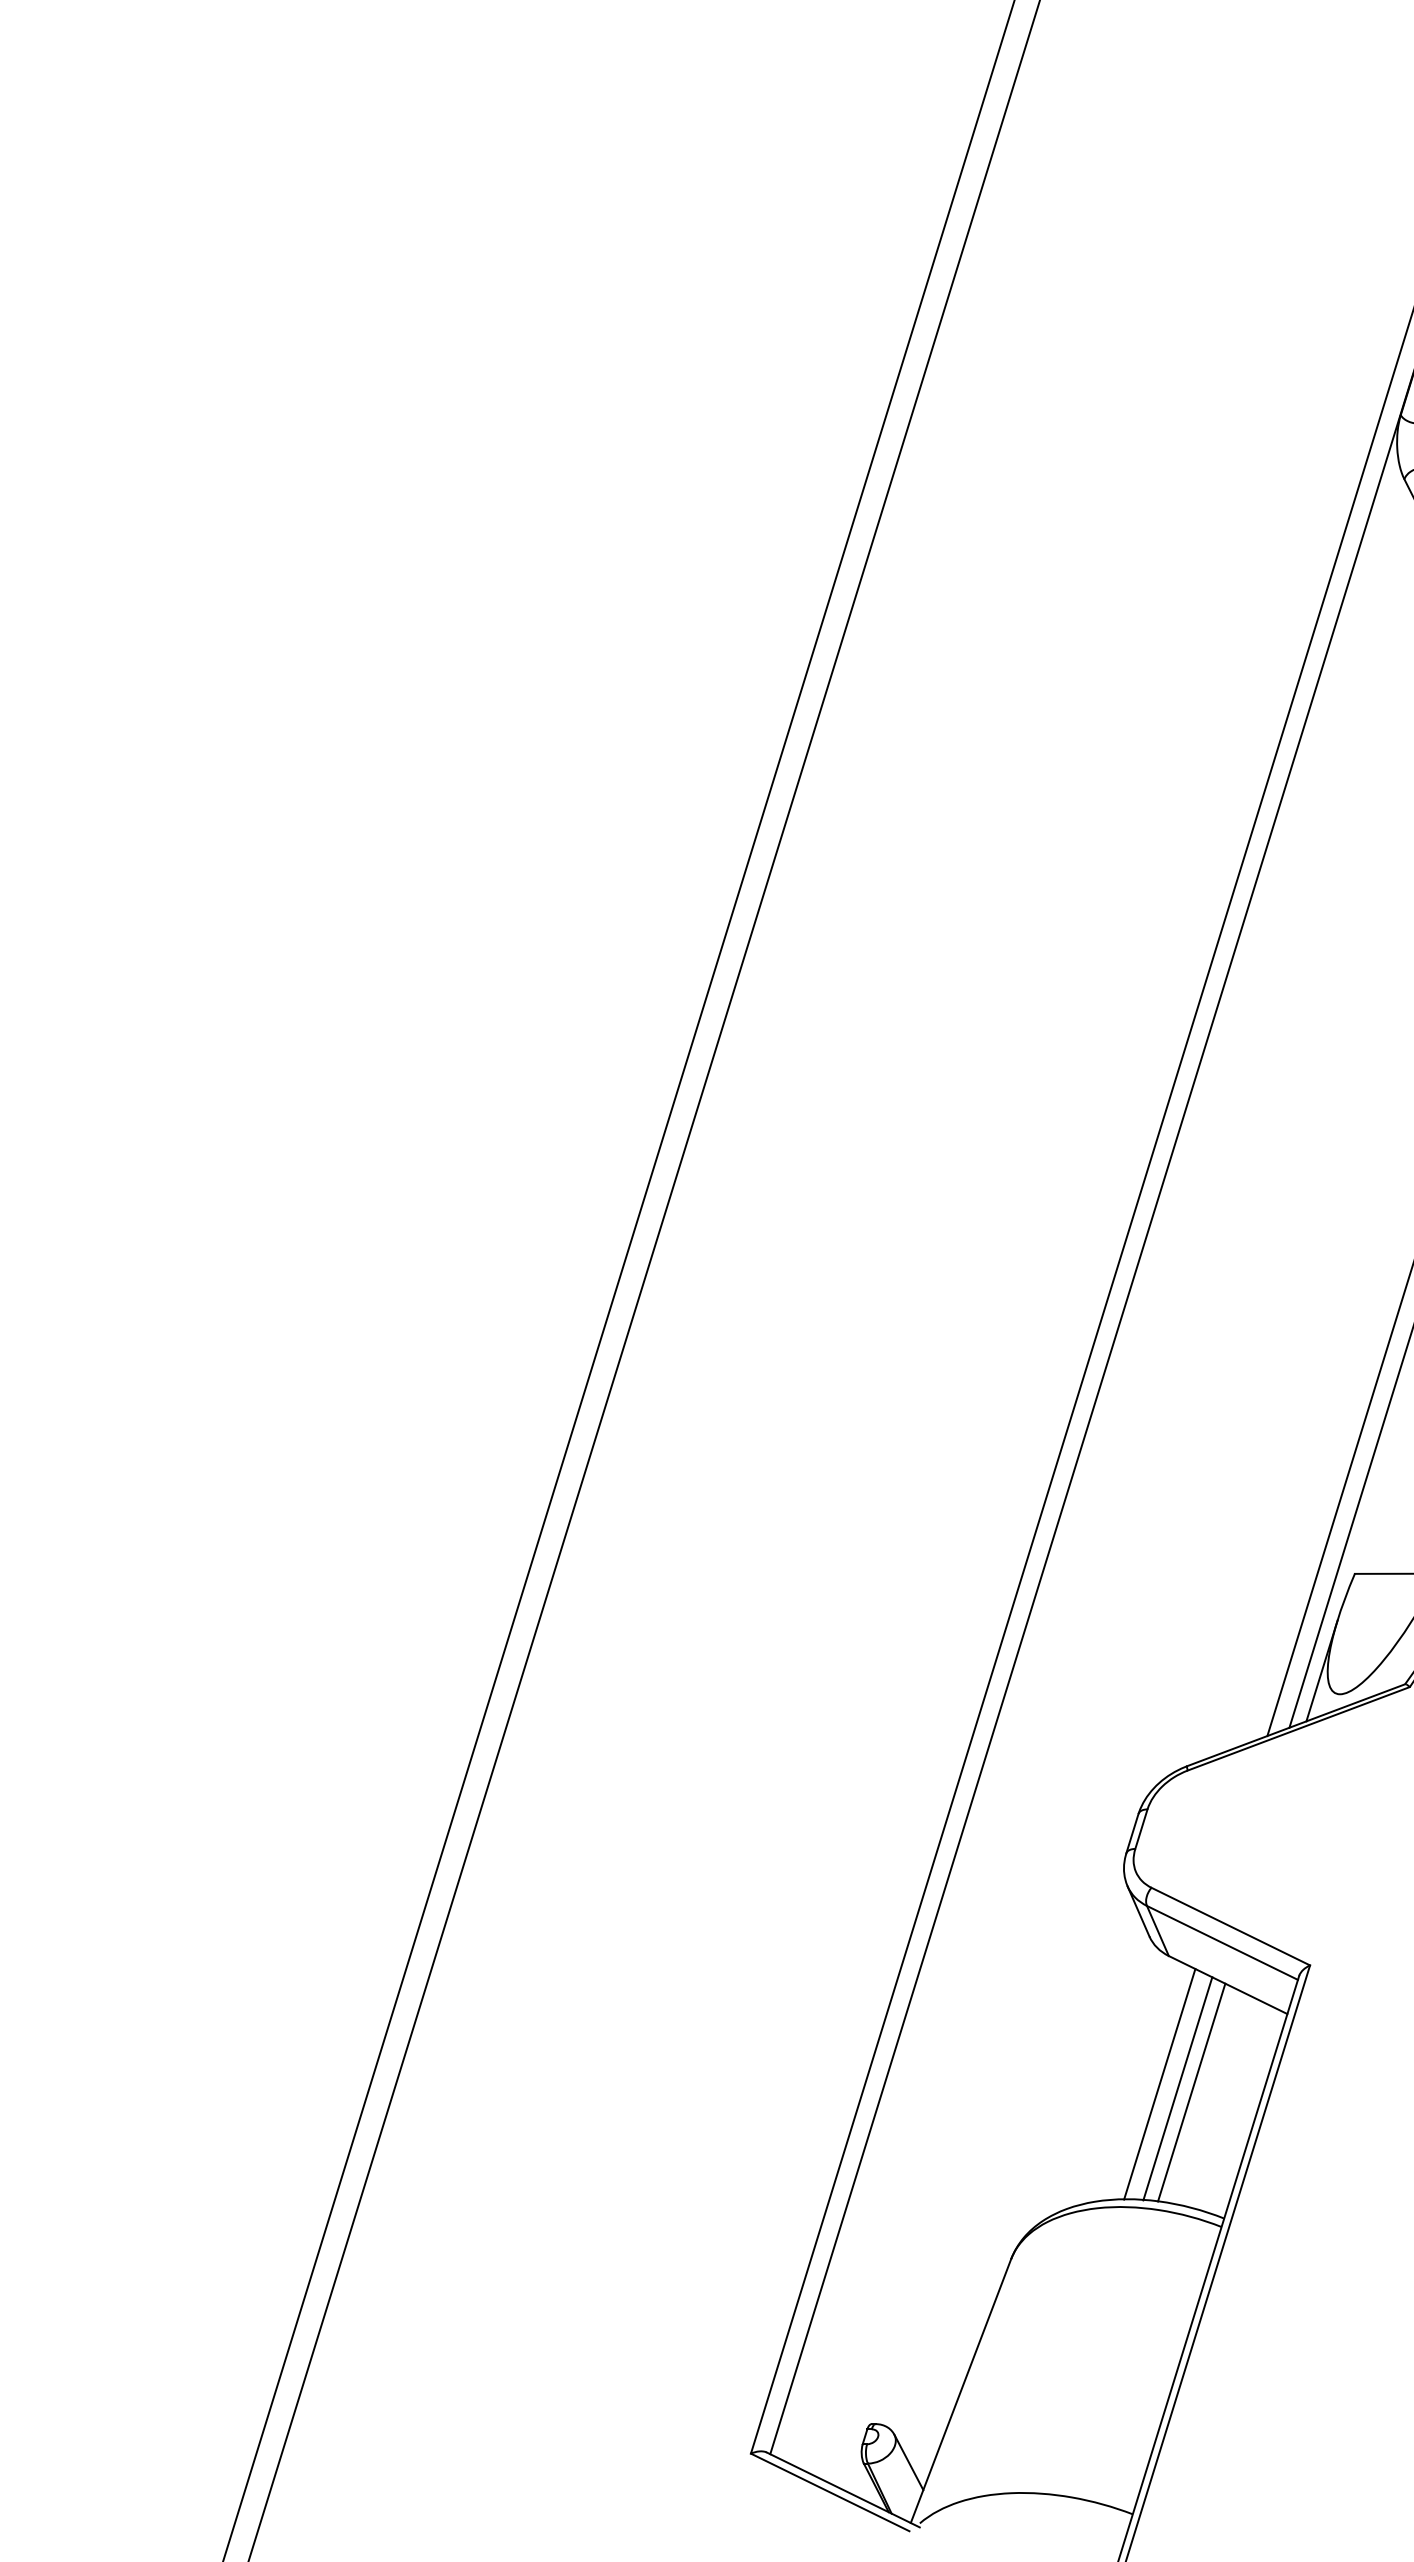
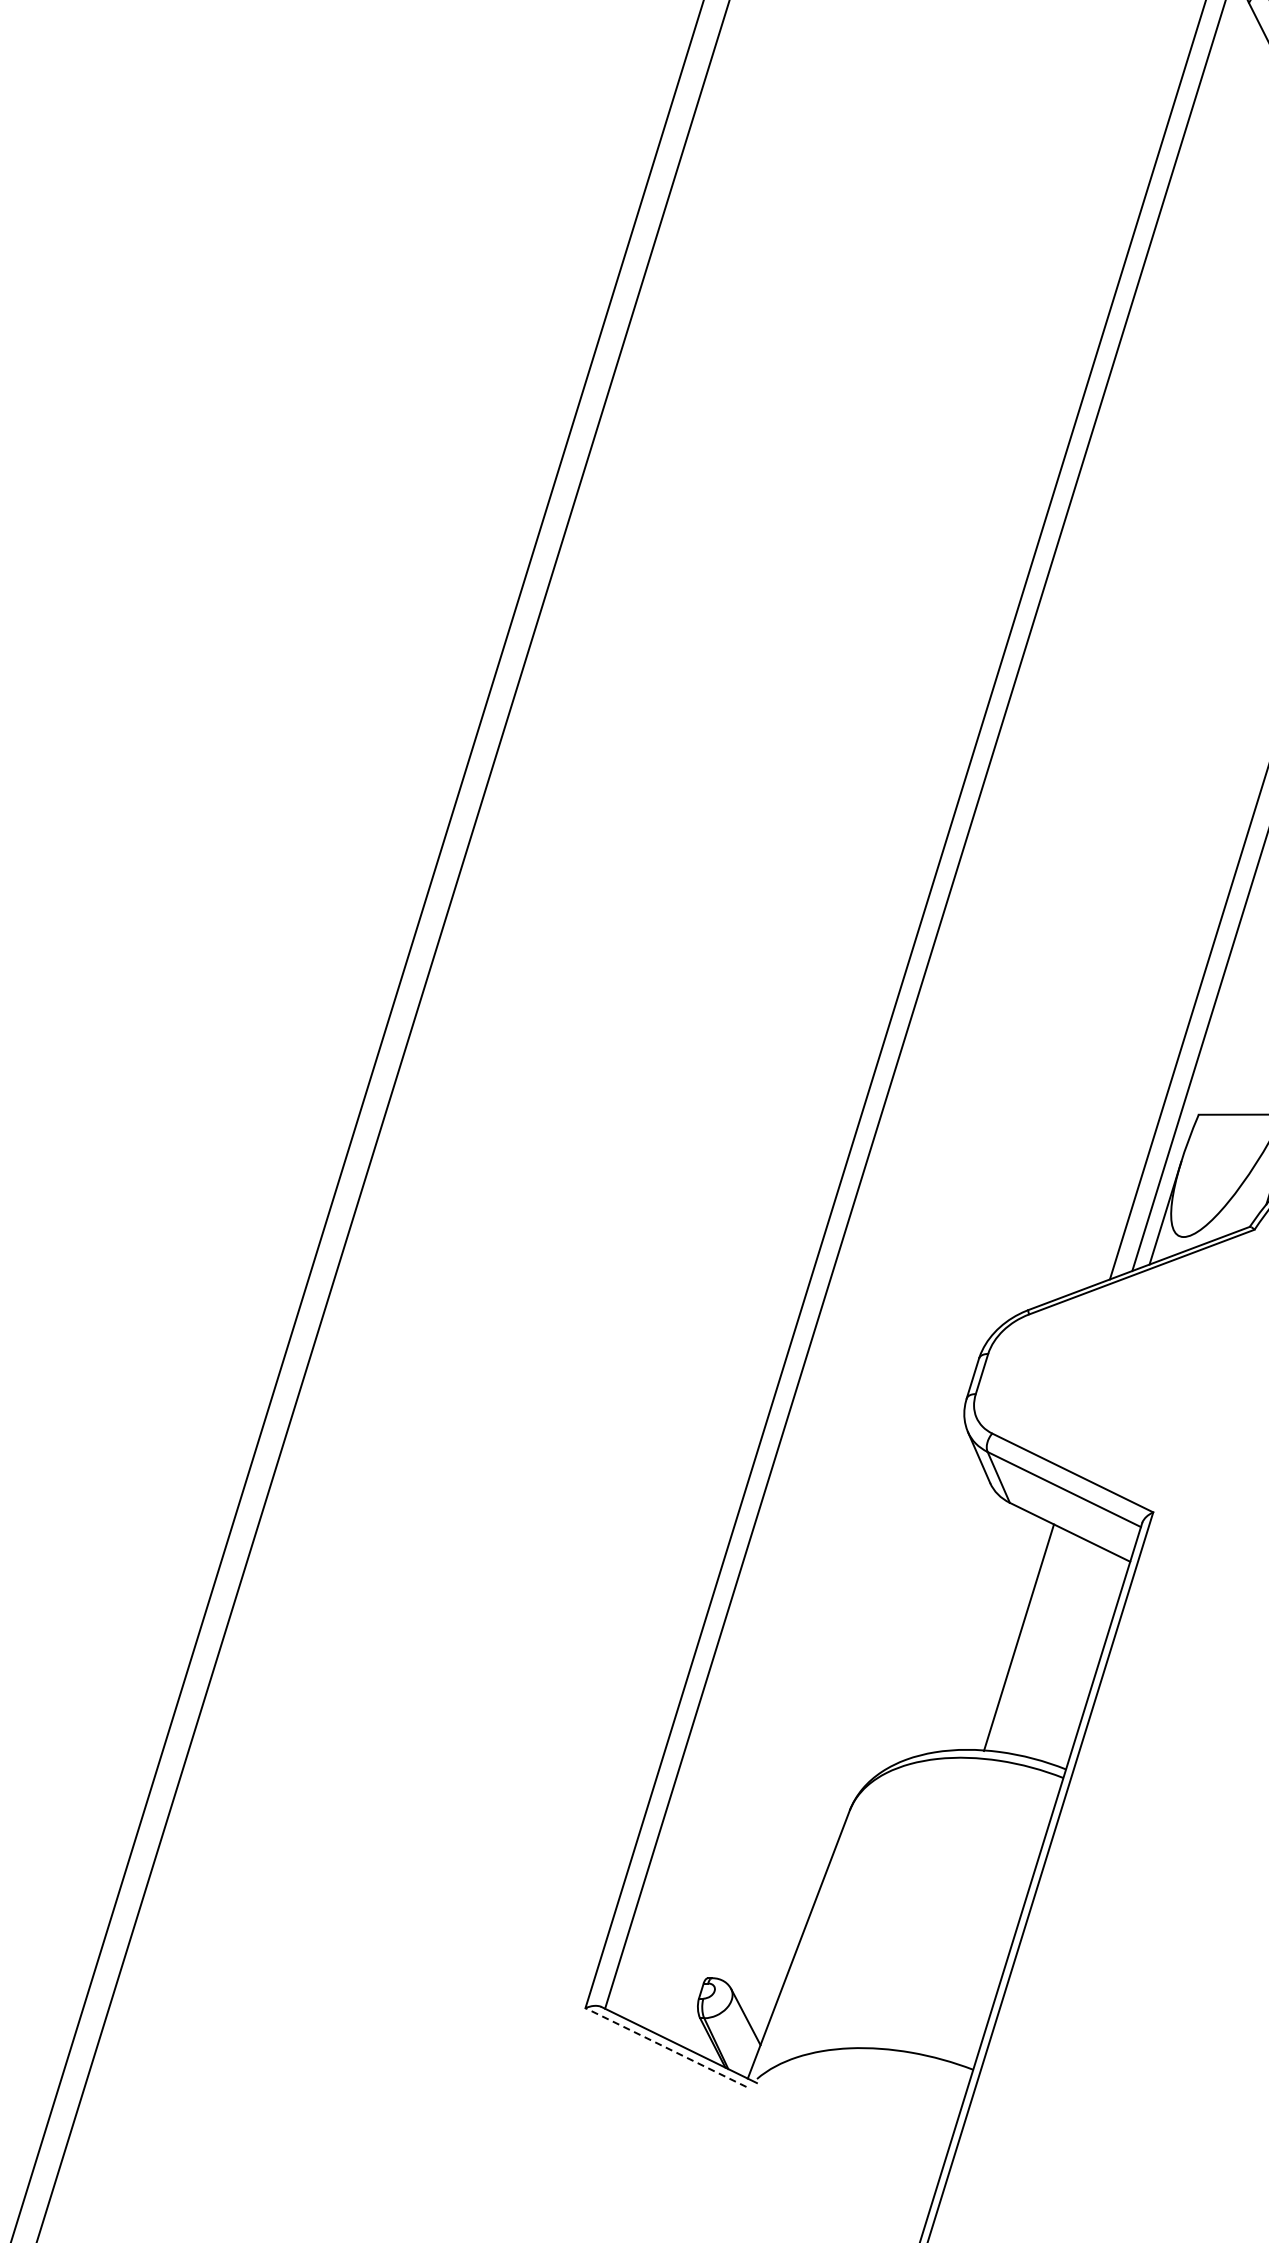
line: (1159, 2084) -> (1000, 1633), removed
line: (1191, 2092) -> (1032, 1641), removed
line: (829, 2492) -> (665, 2047), solid -> dashed

